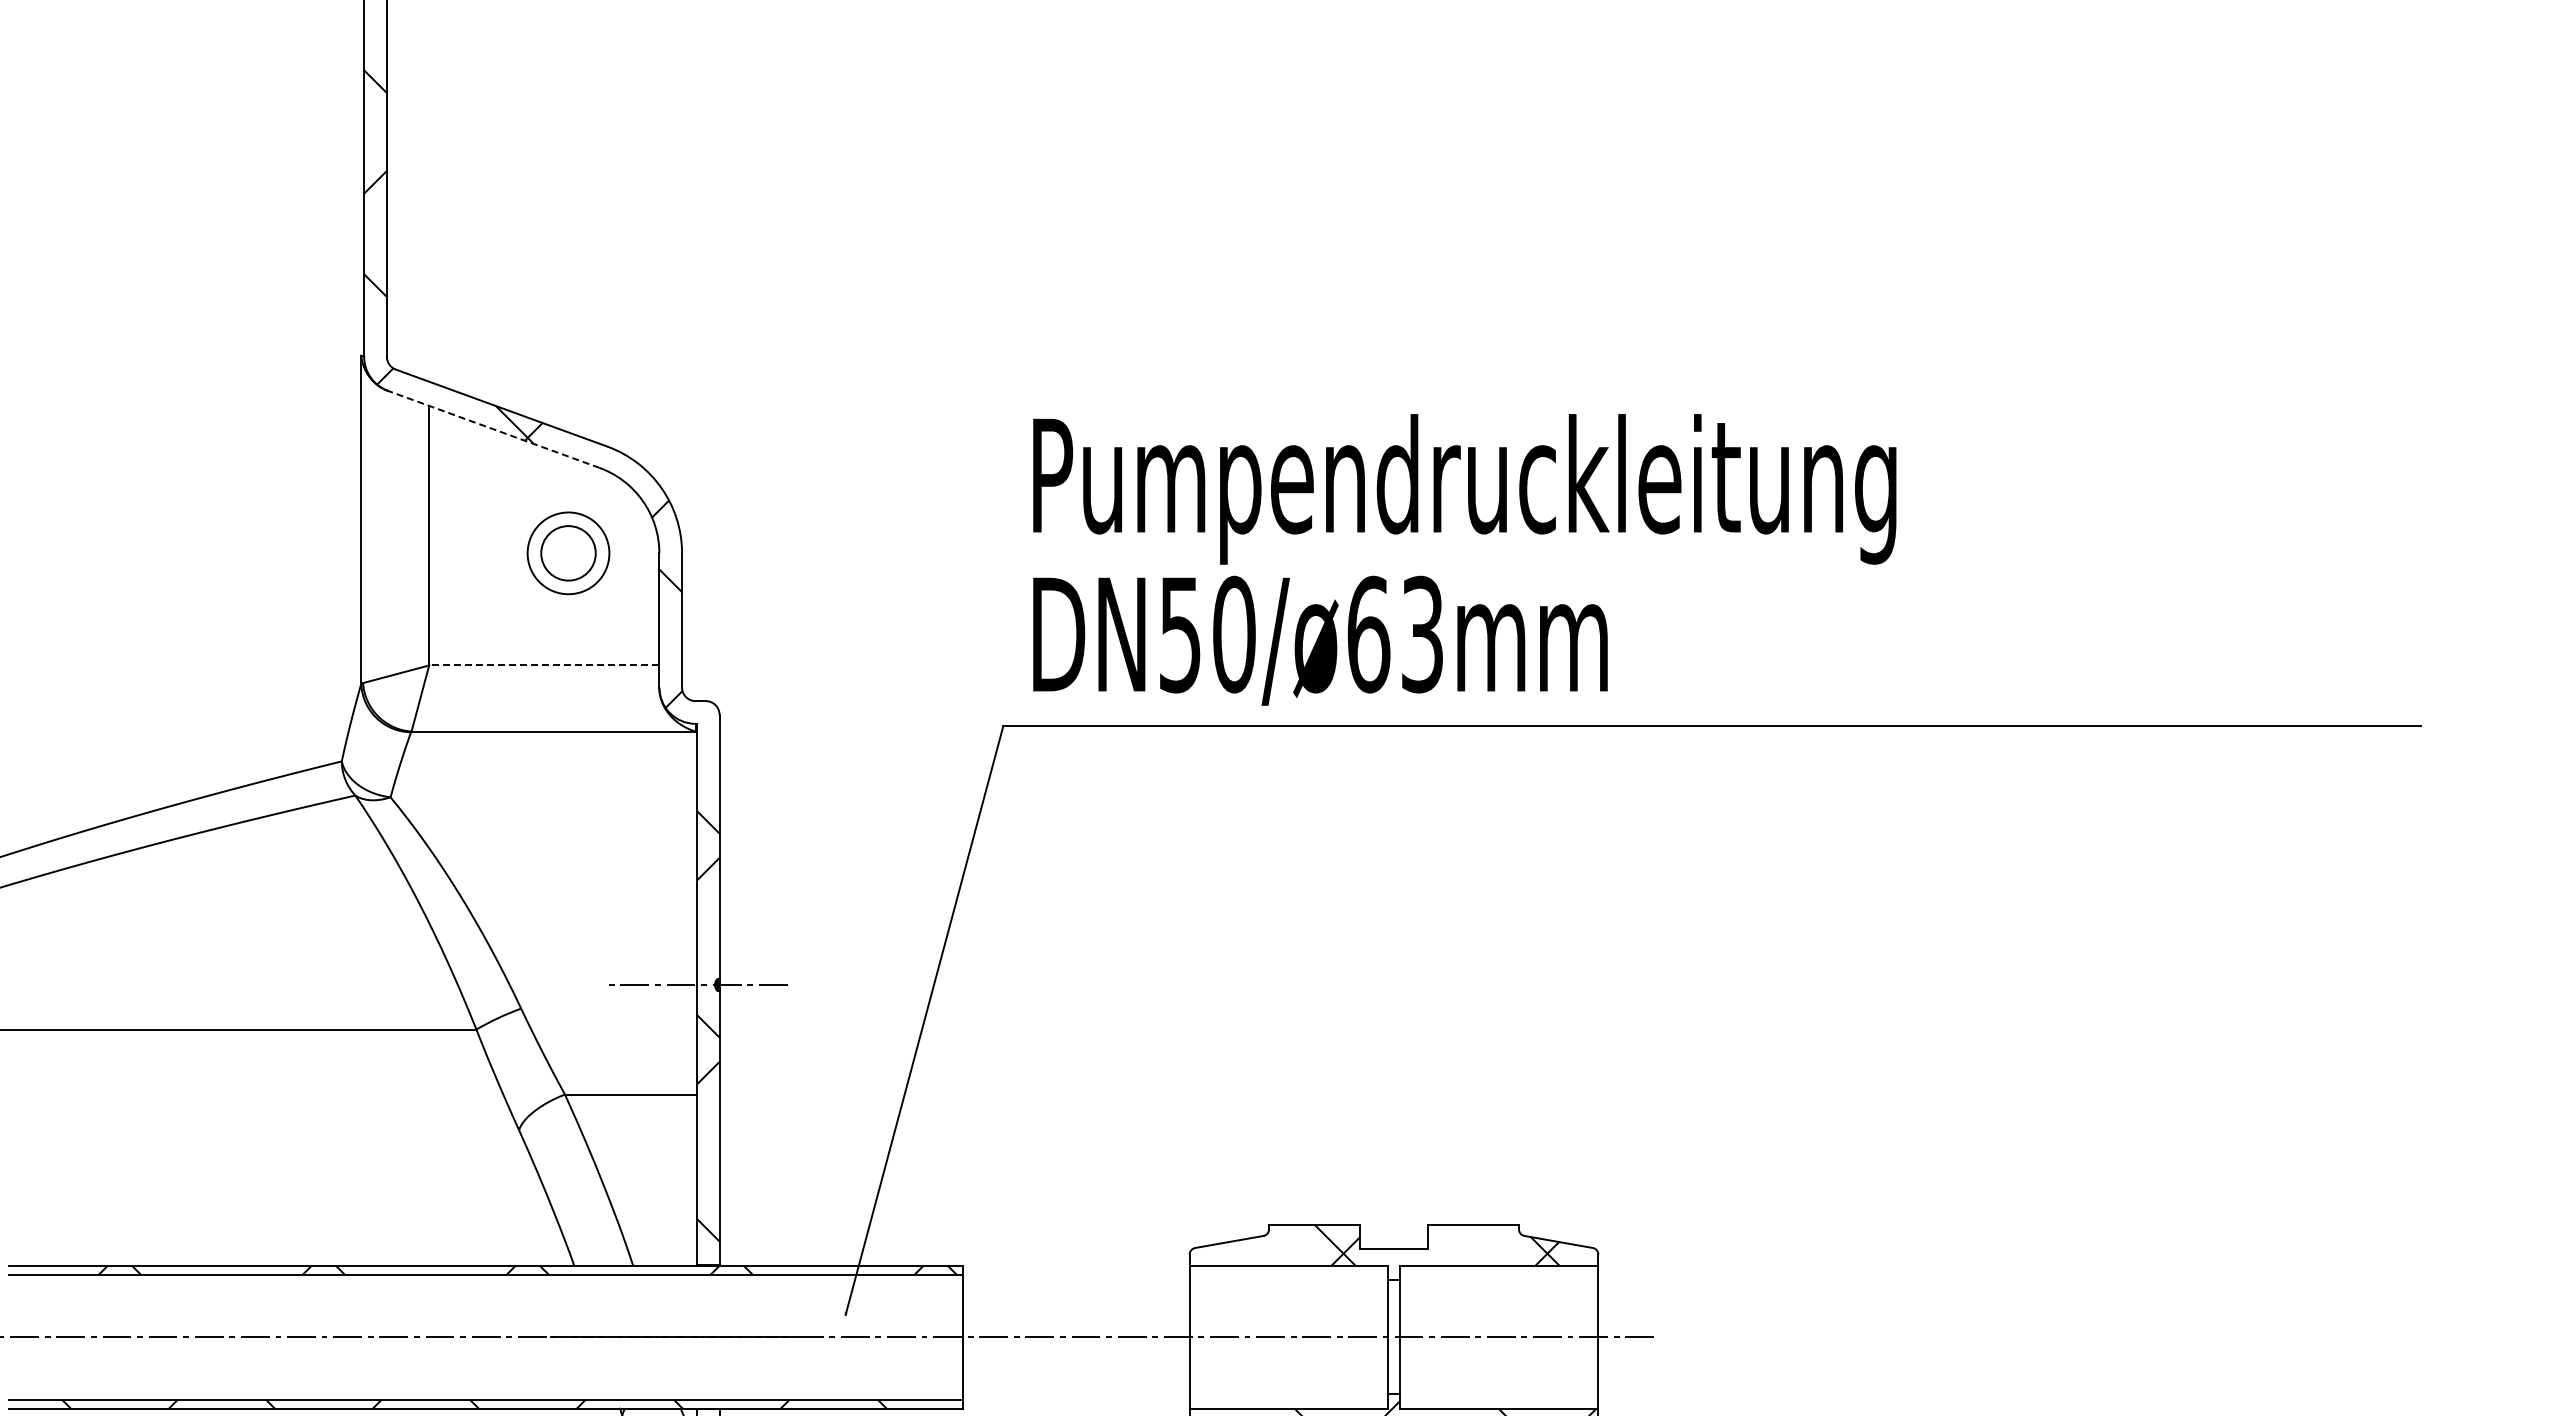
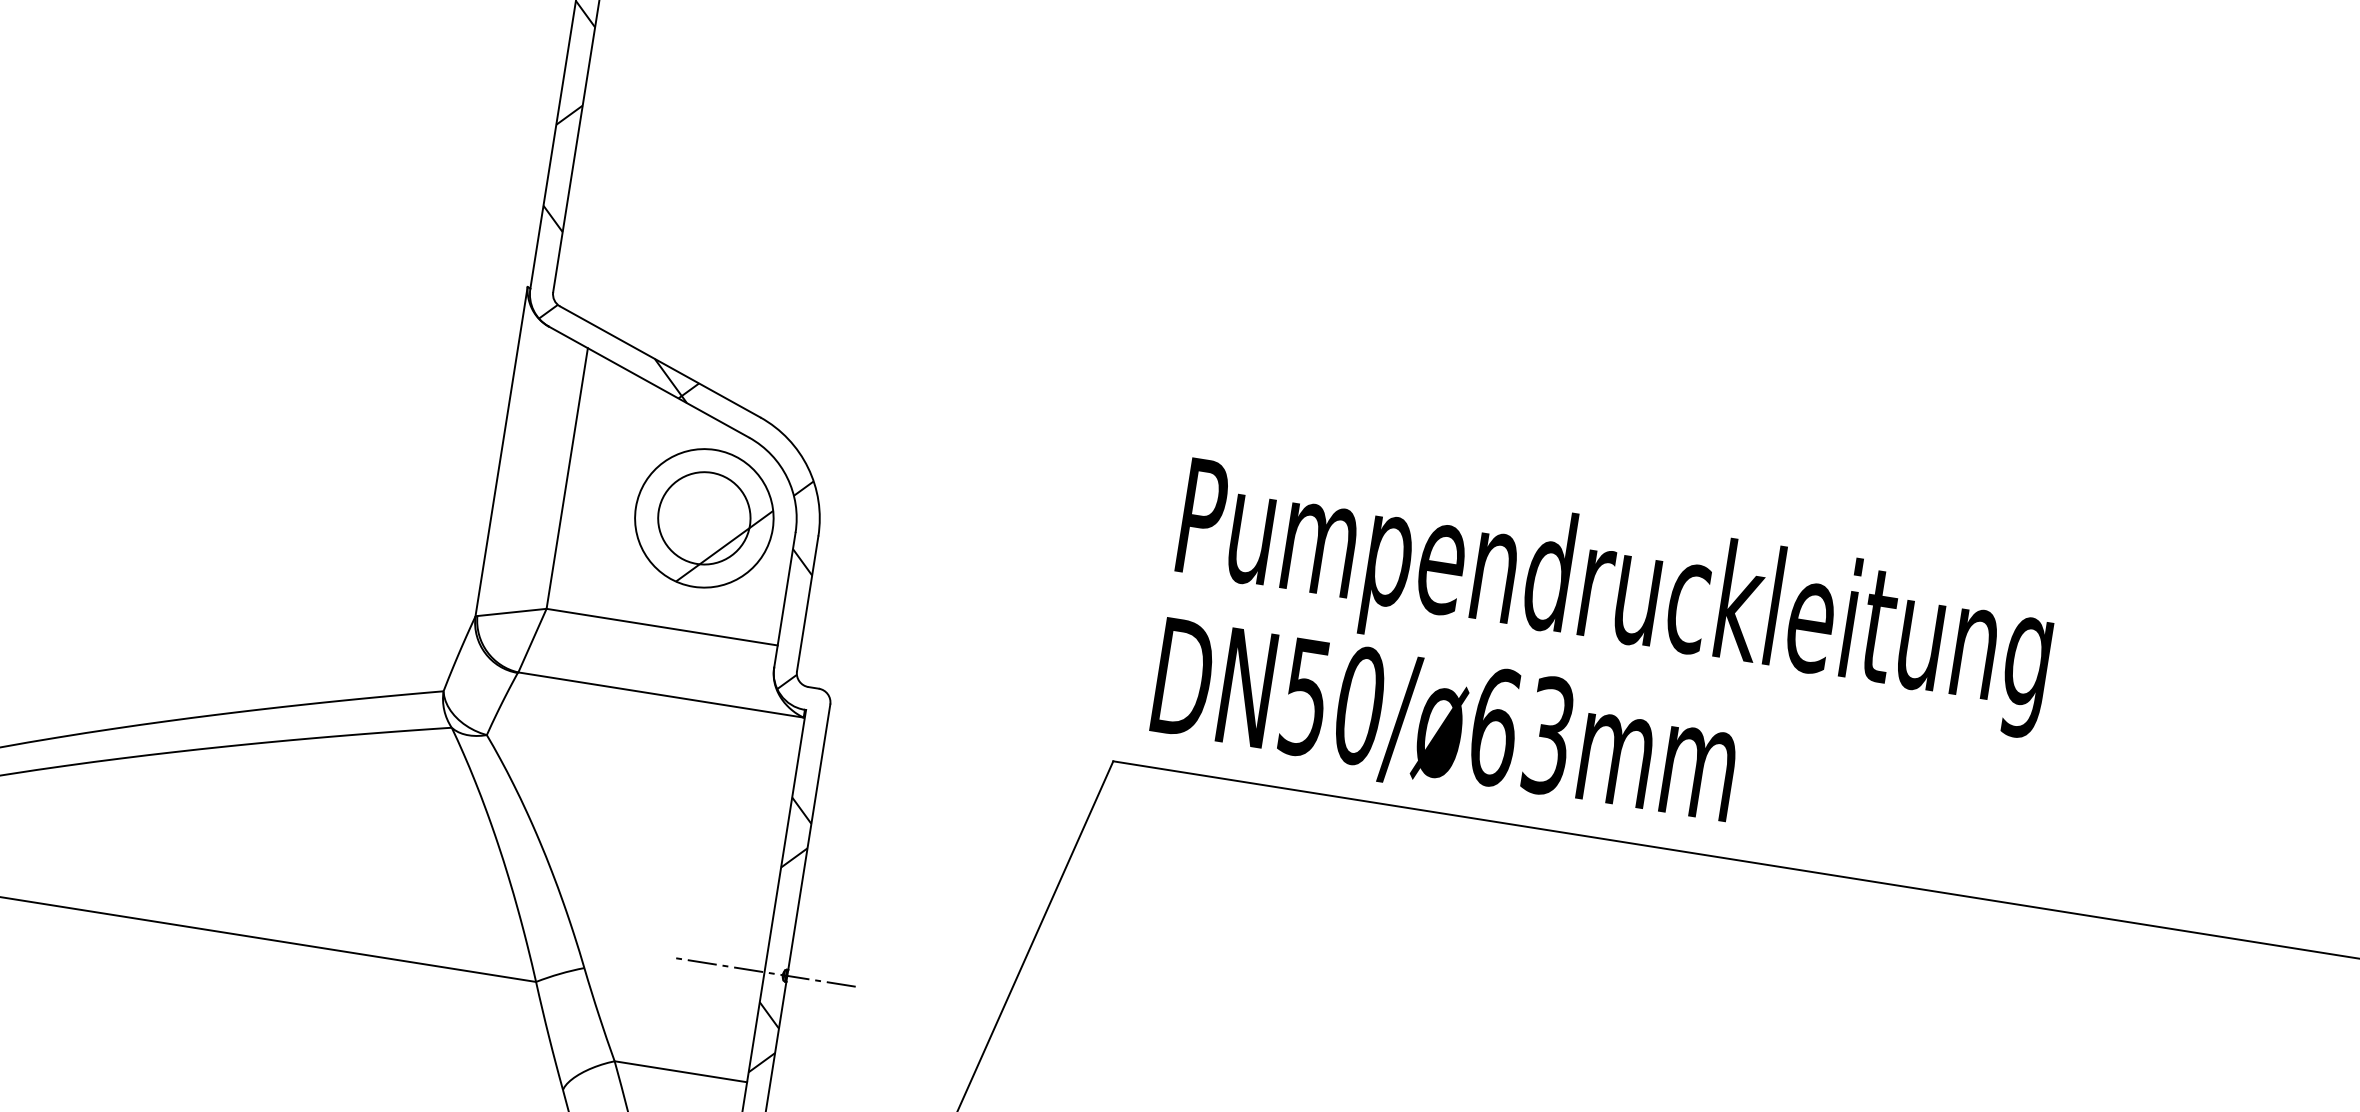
line: (493, 429) -> (648, 382), dashed -> solid
part: (568, 553) -> (704, 518), size x1.67
line: (543, 665) -> (661, 627), dashed -> solid

